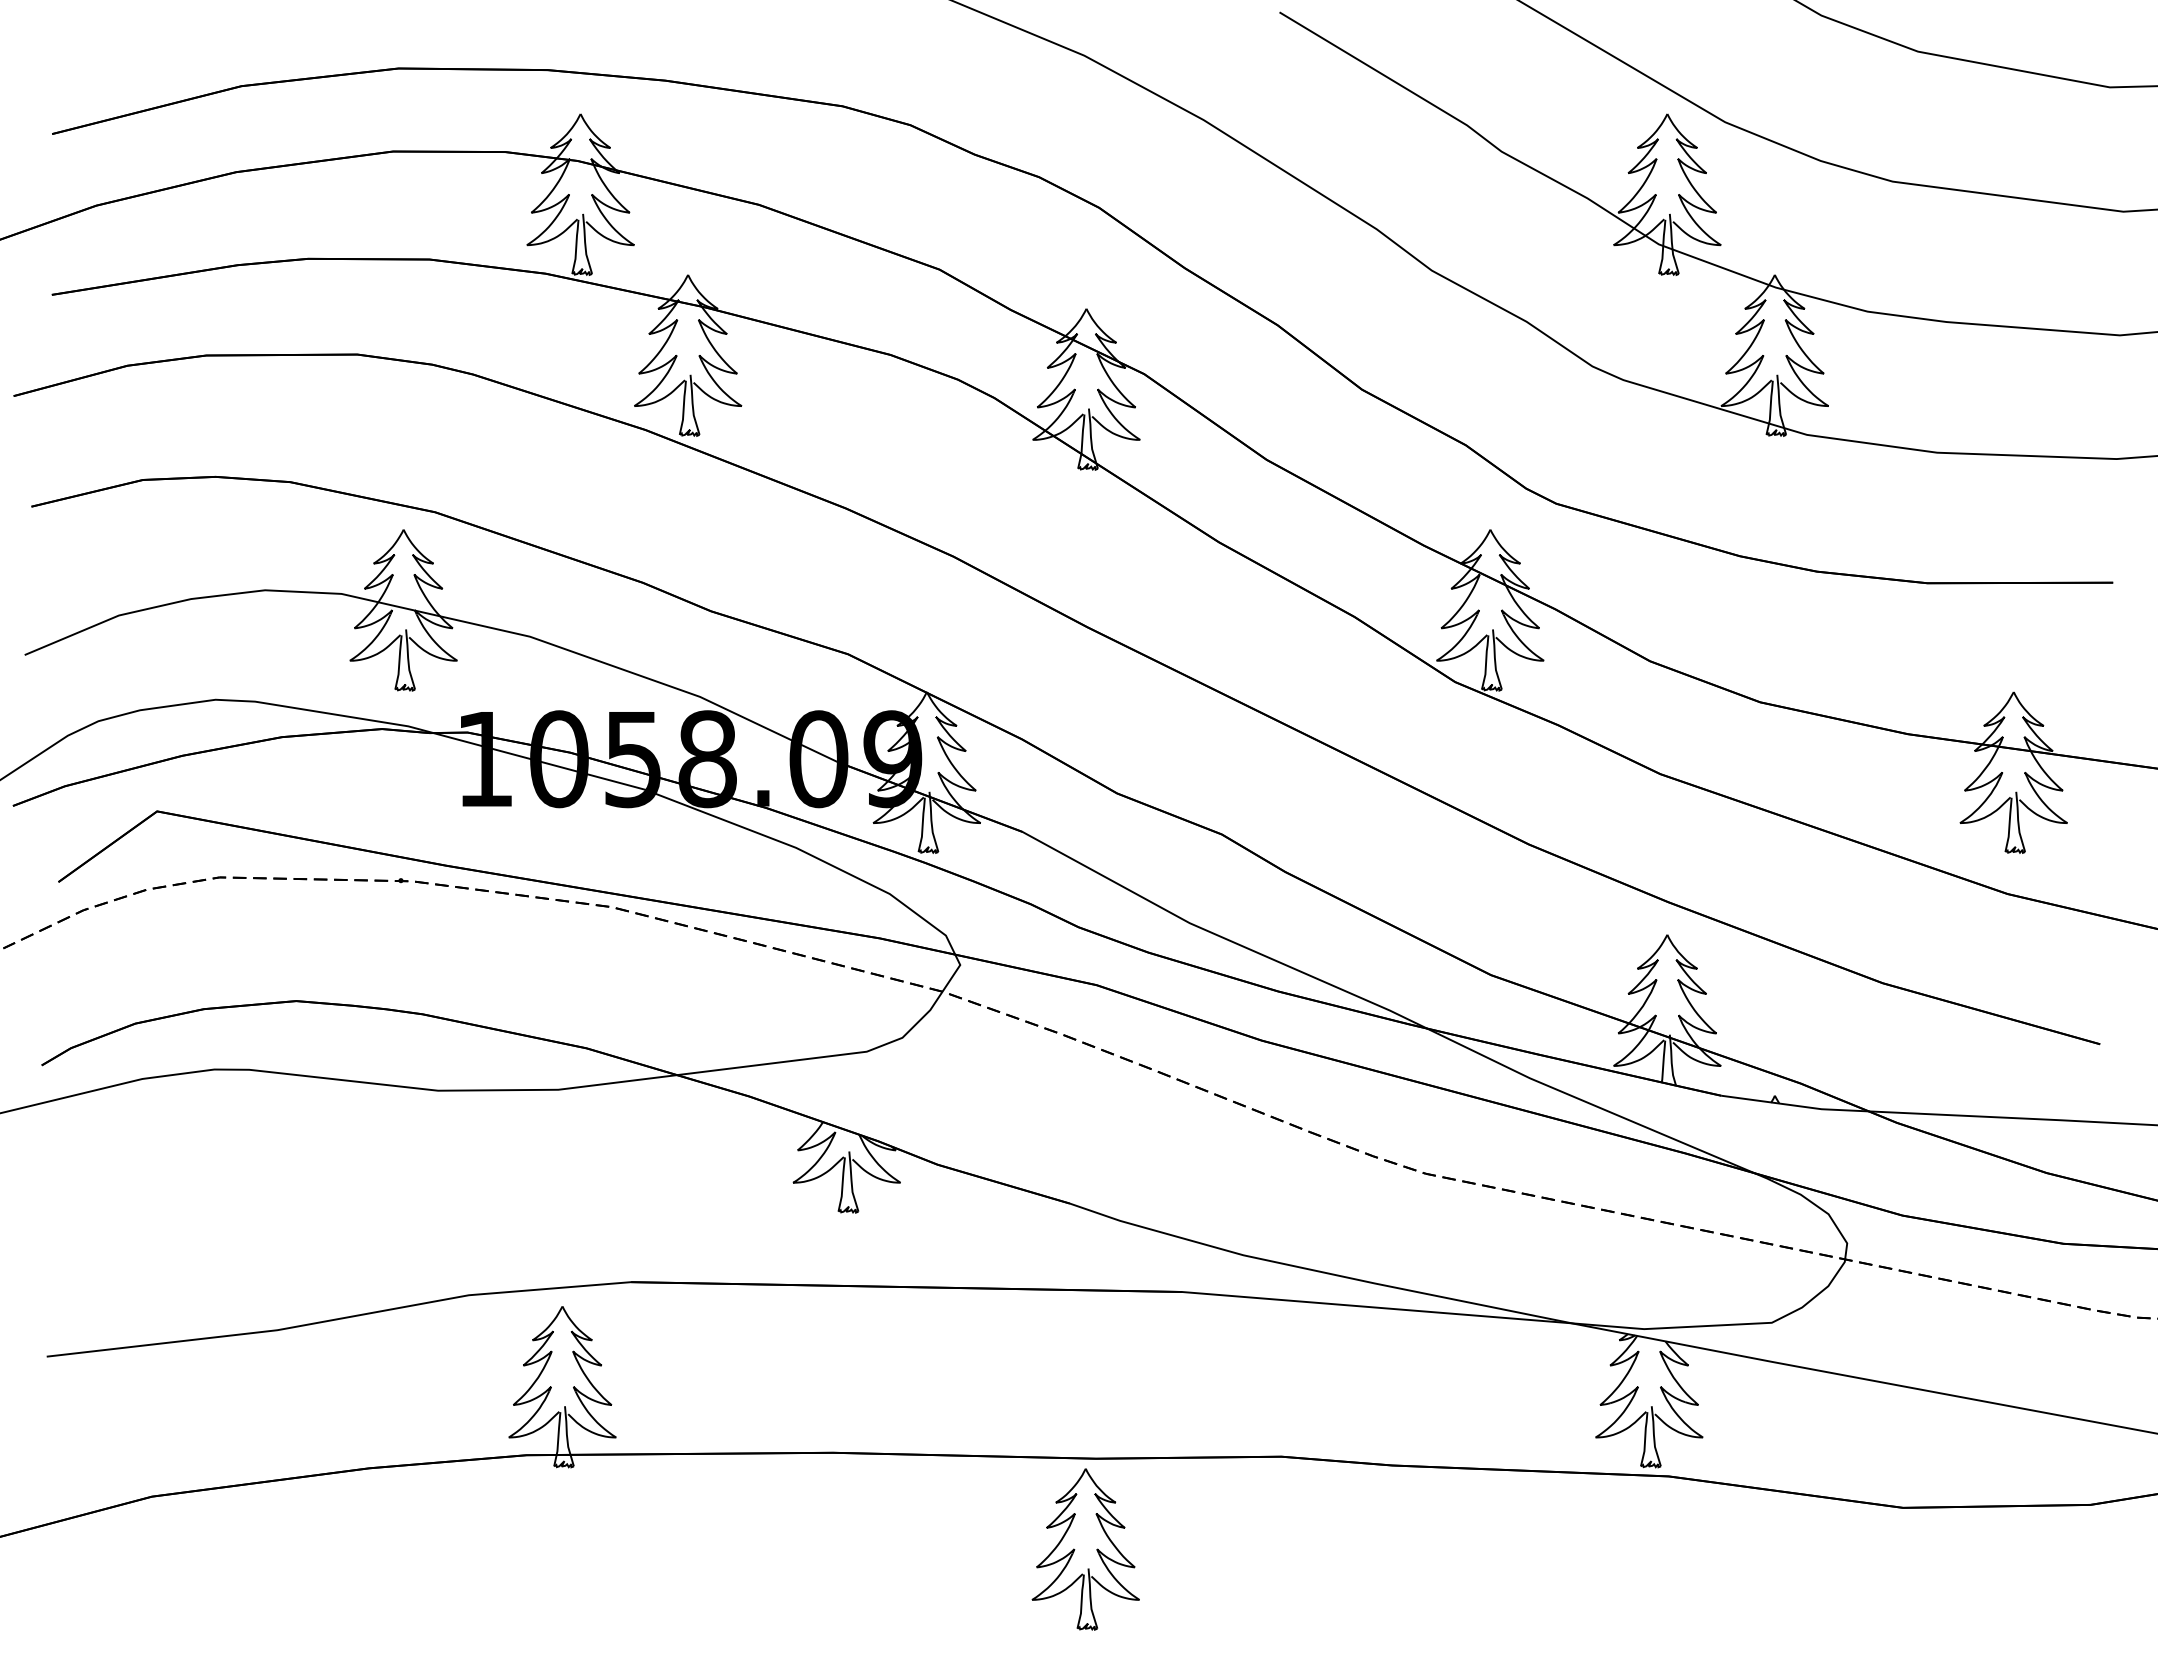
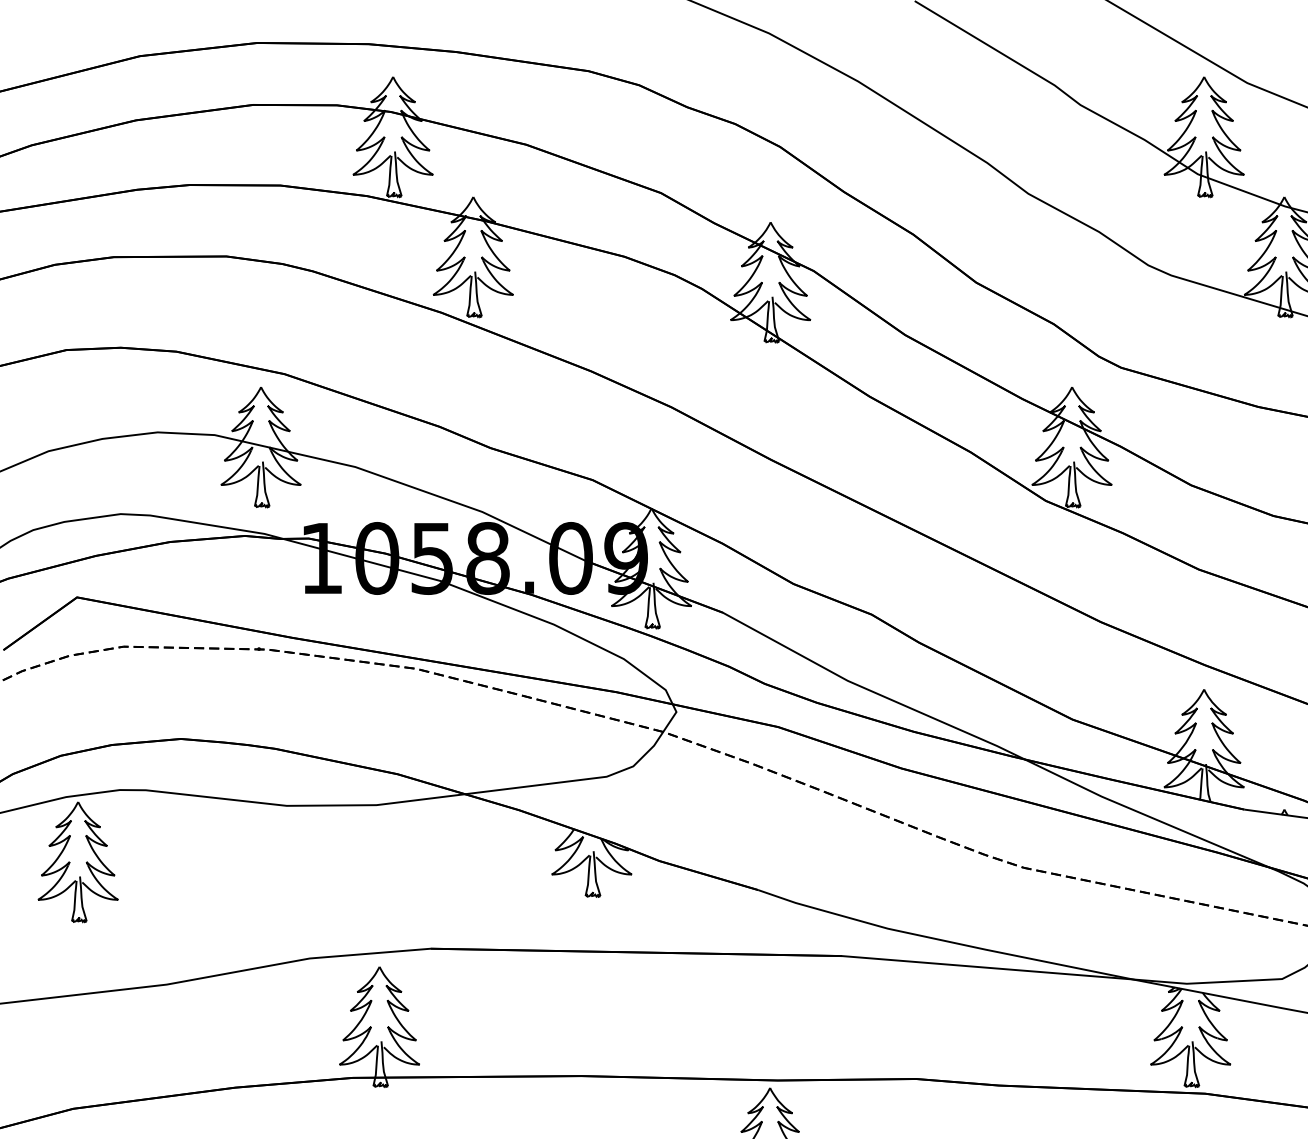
part: (147, 1166) -> (69, 862), added

